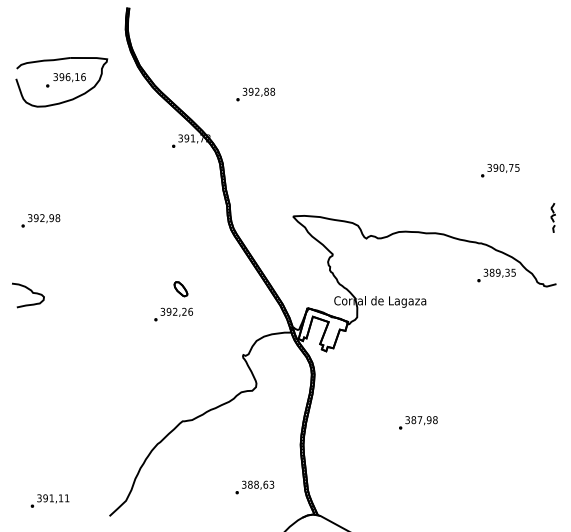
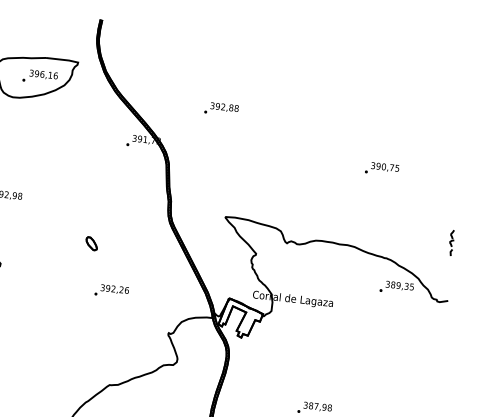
text: (255, 94) -> (221, 109), moved
text: (500, 170) -> (382, 168), moved
part: (180, 289) -> (91, 243), moved

